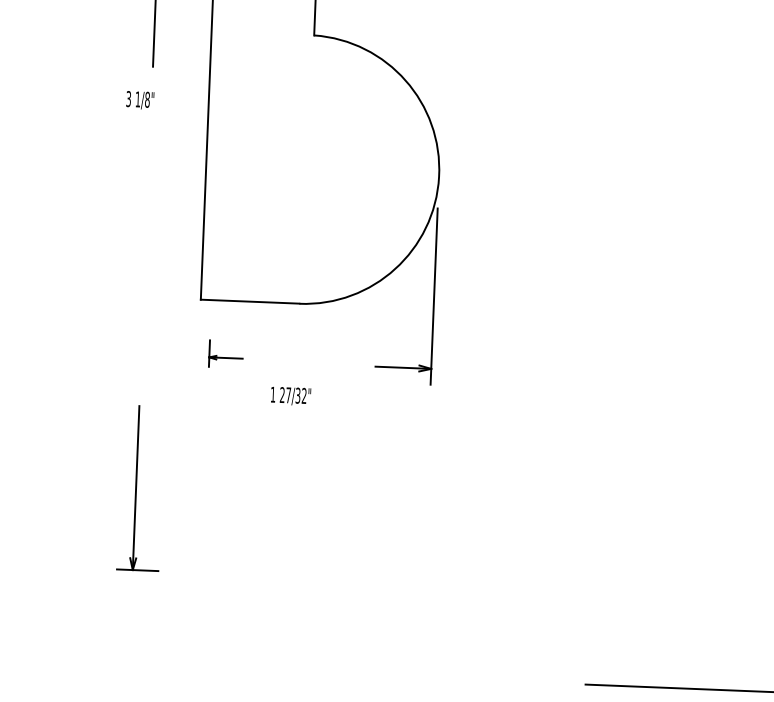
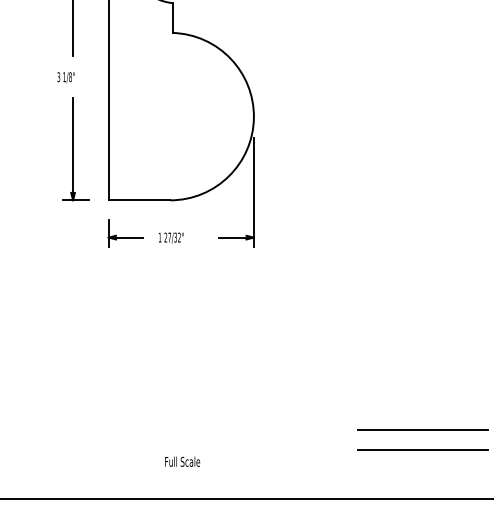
part: (225, 354) -> (125, 233), size x1.67
text: (289, 395) -> (170, 237), moved
part: (139, 488) -> (75, 149), moved

